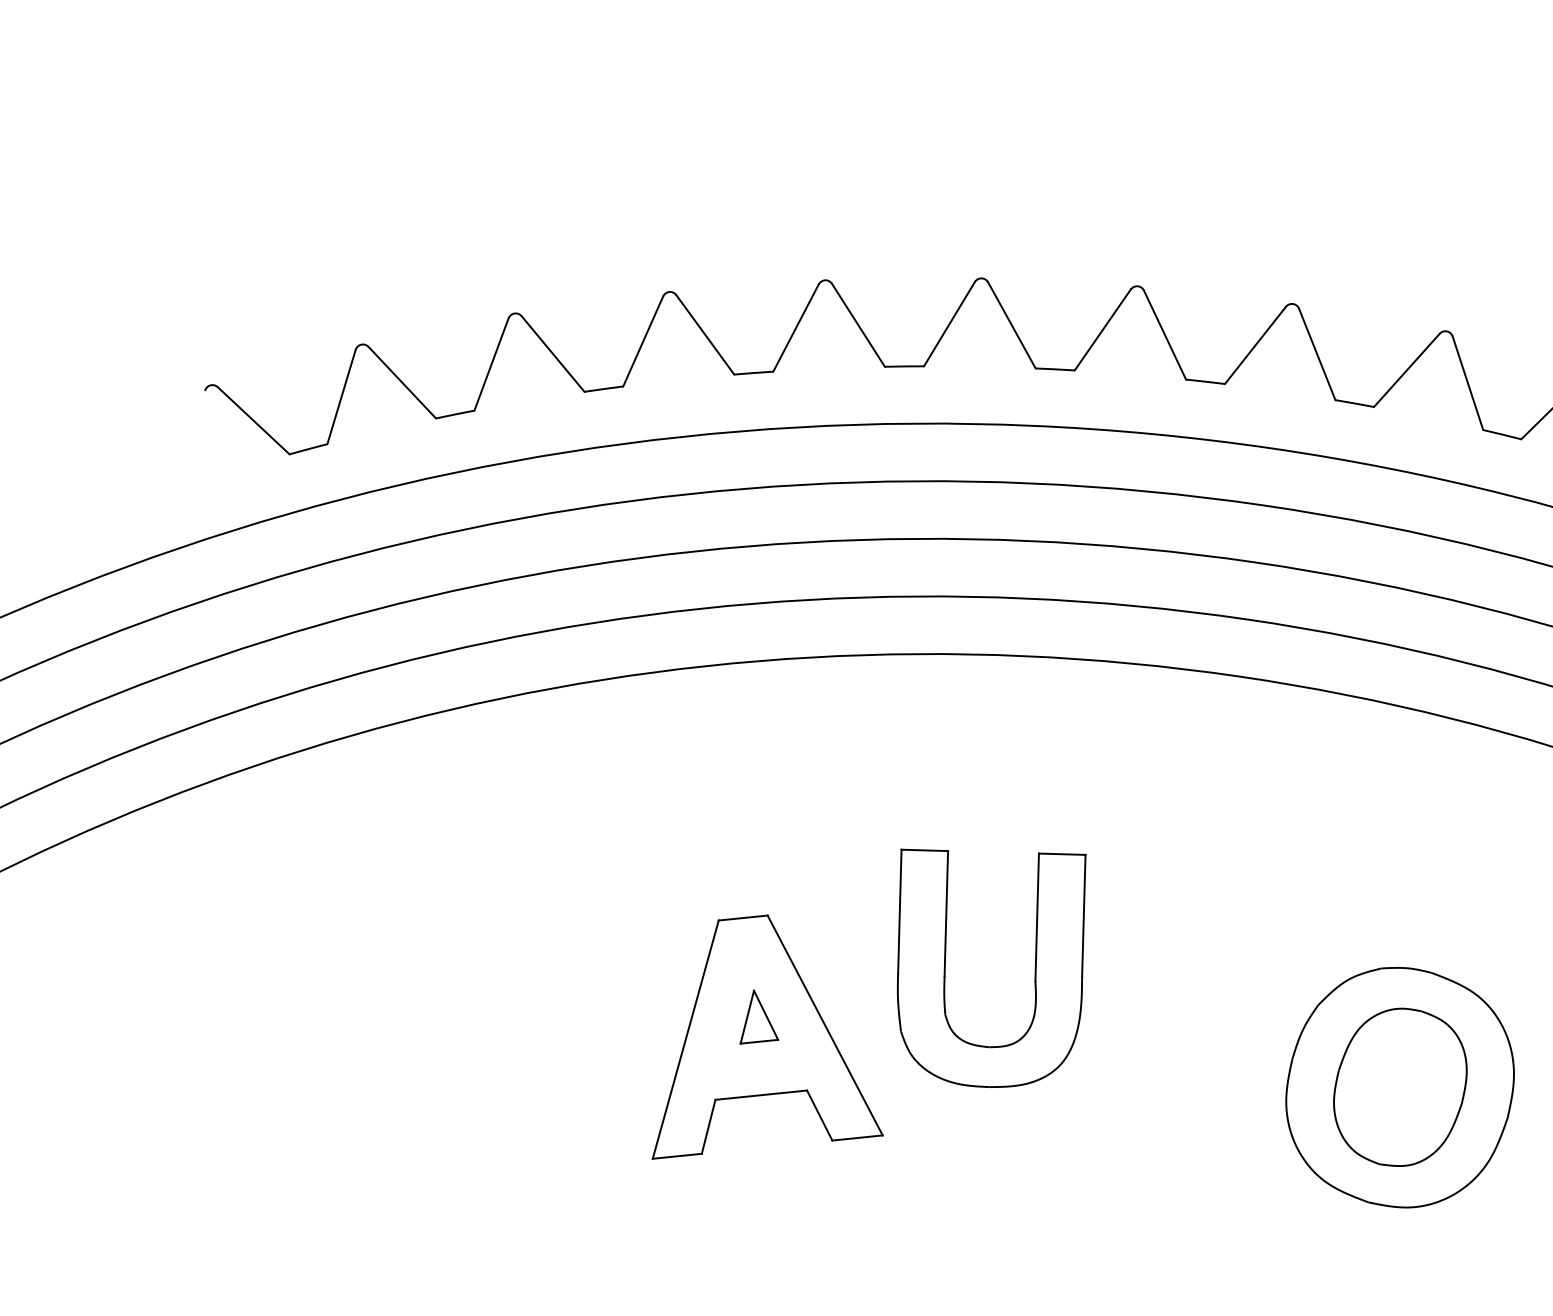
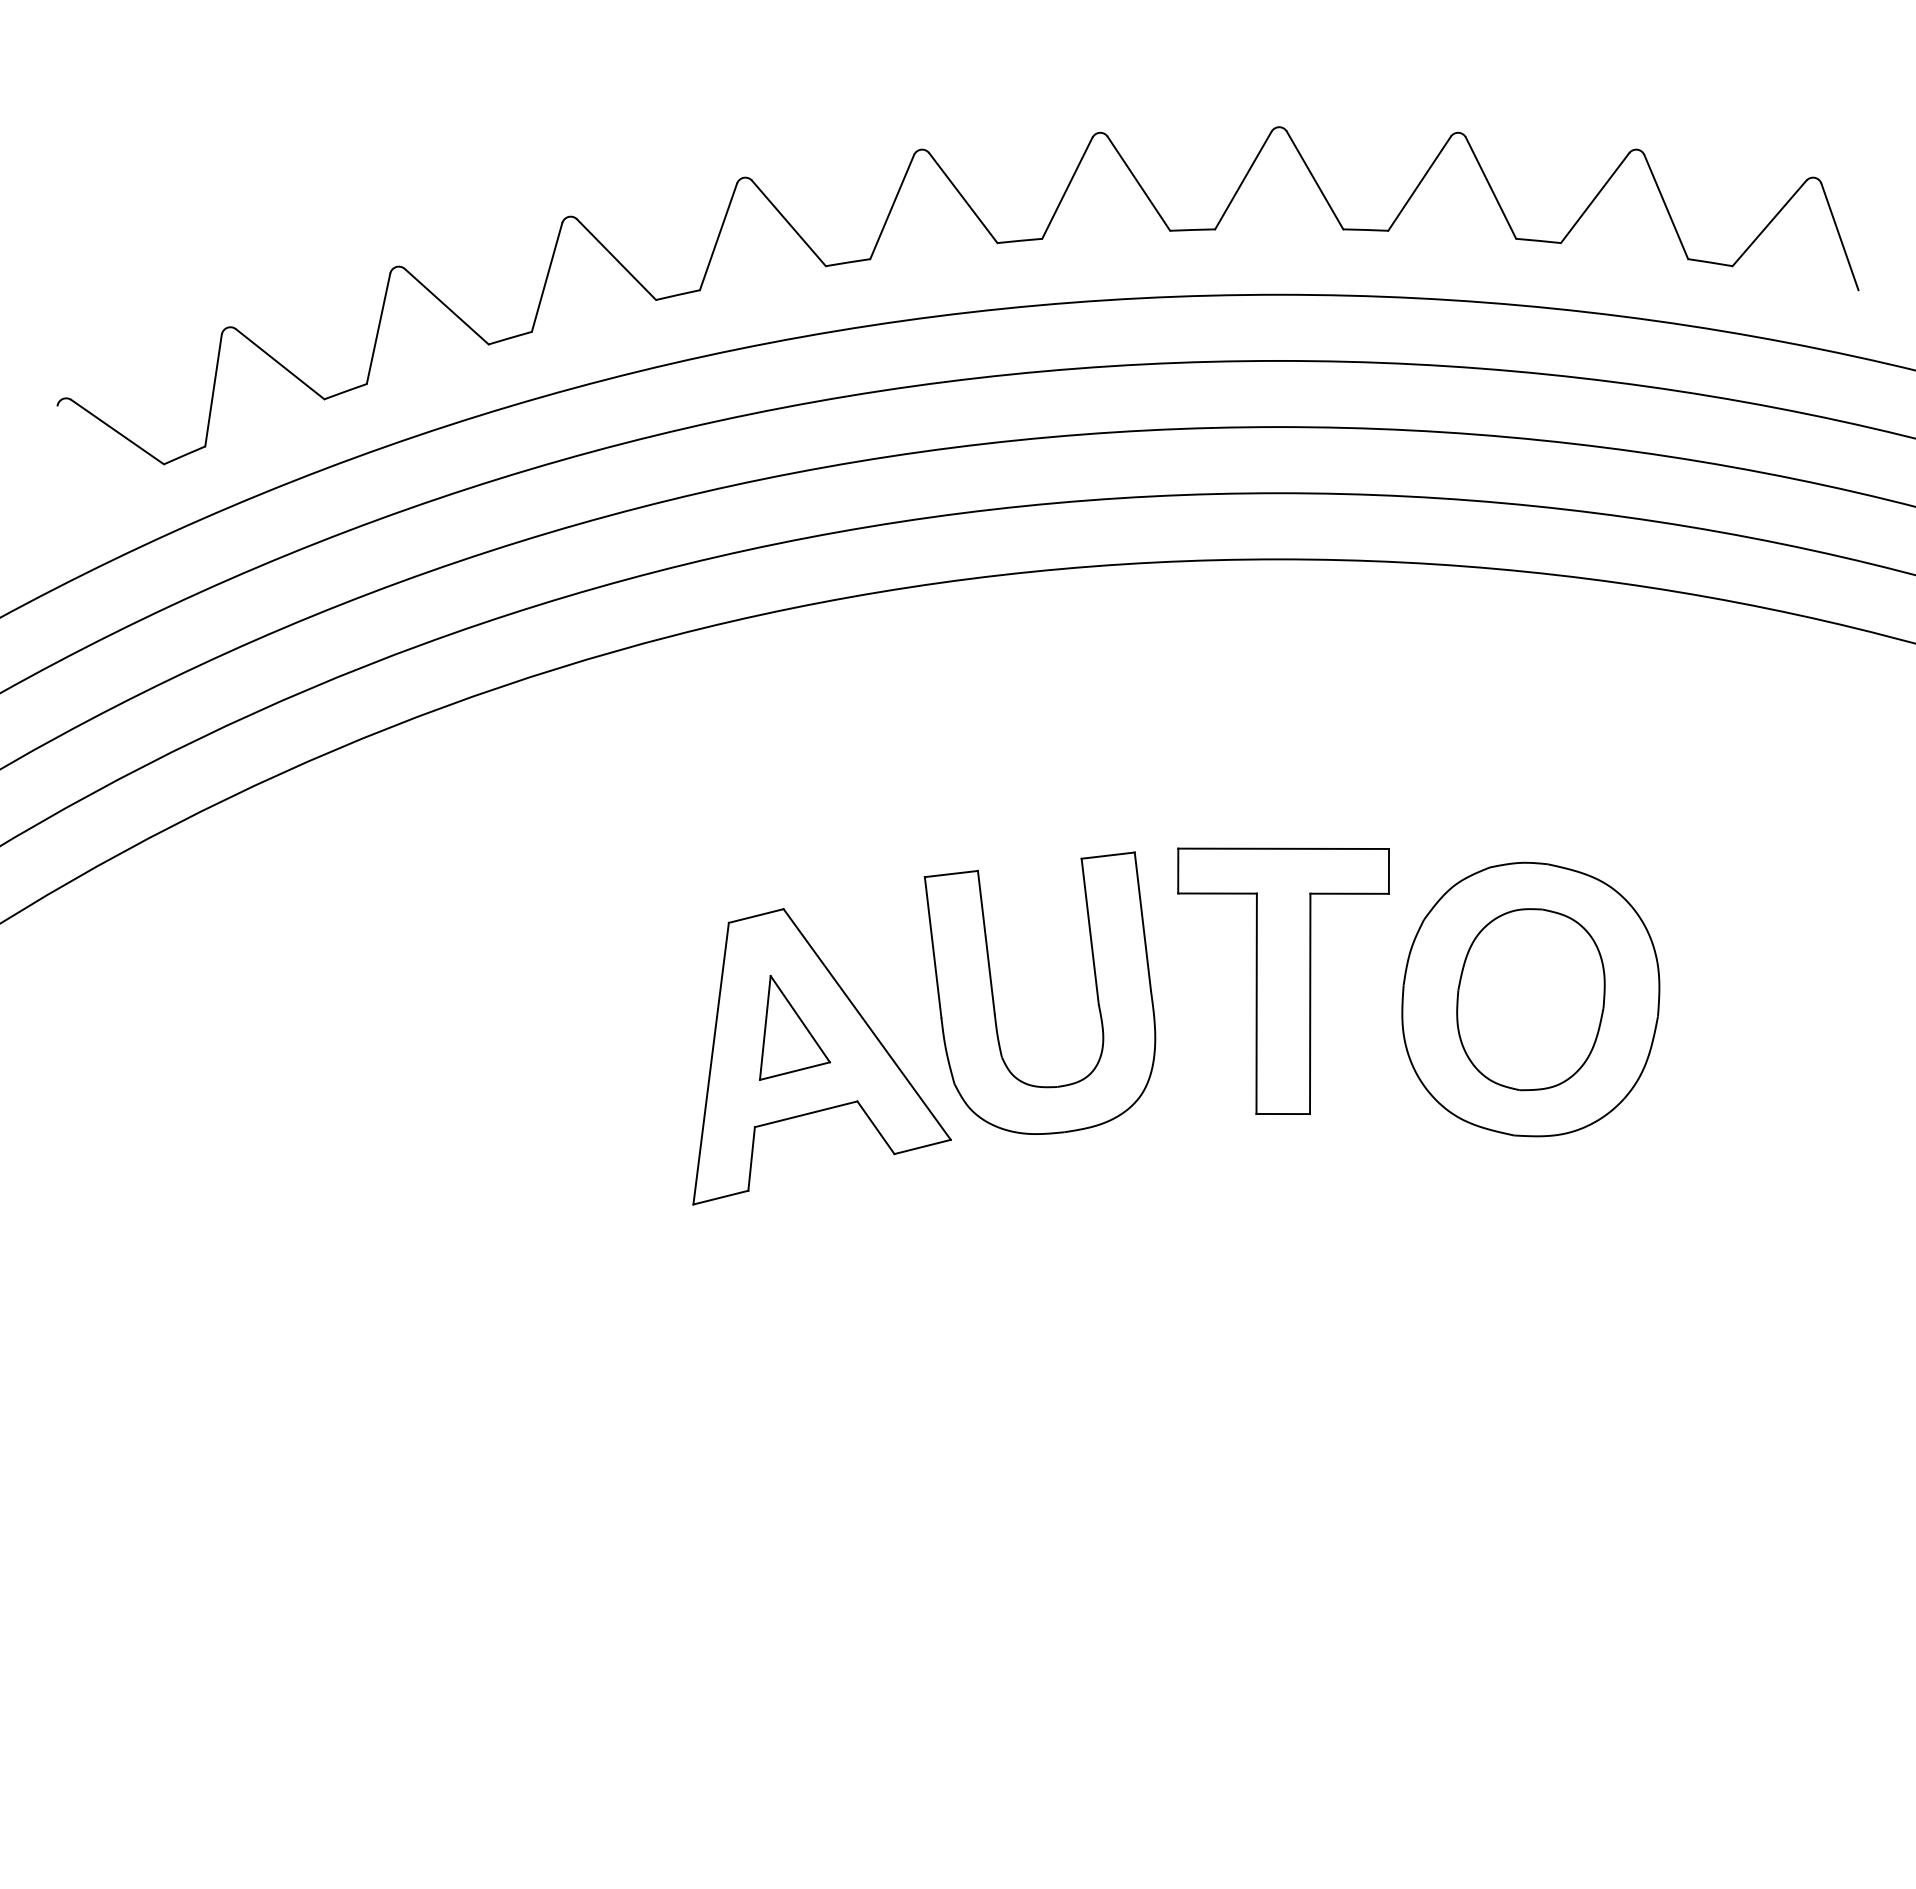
part: (946, 964) -> (994, 1000), moved
part: (762, 1019) -> (795, 1027), size x1.67
part: (1189, 1039) -> (1283, 980), added

